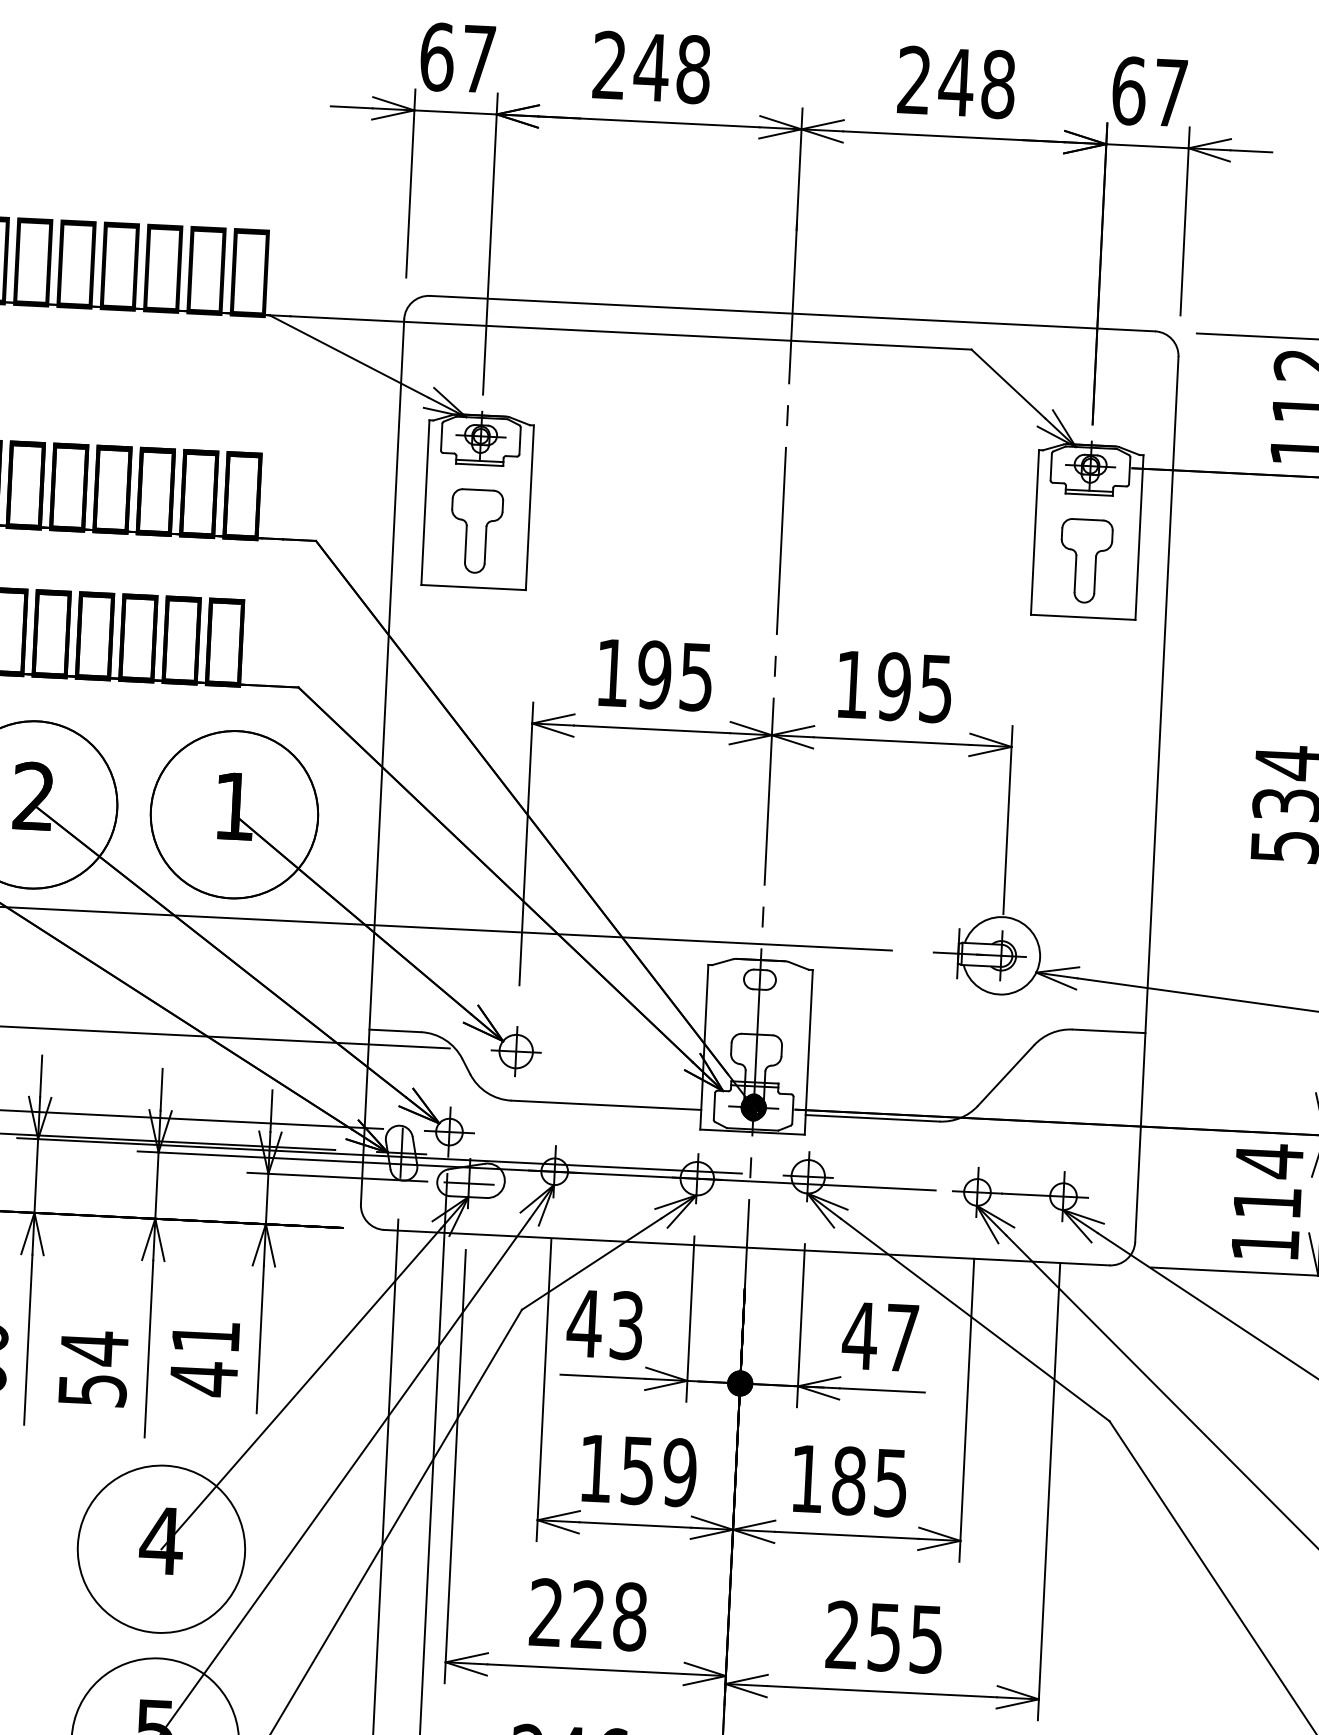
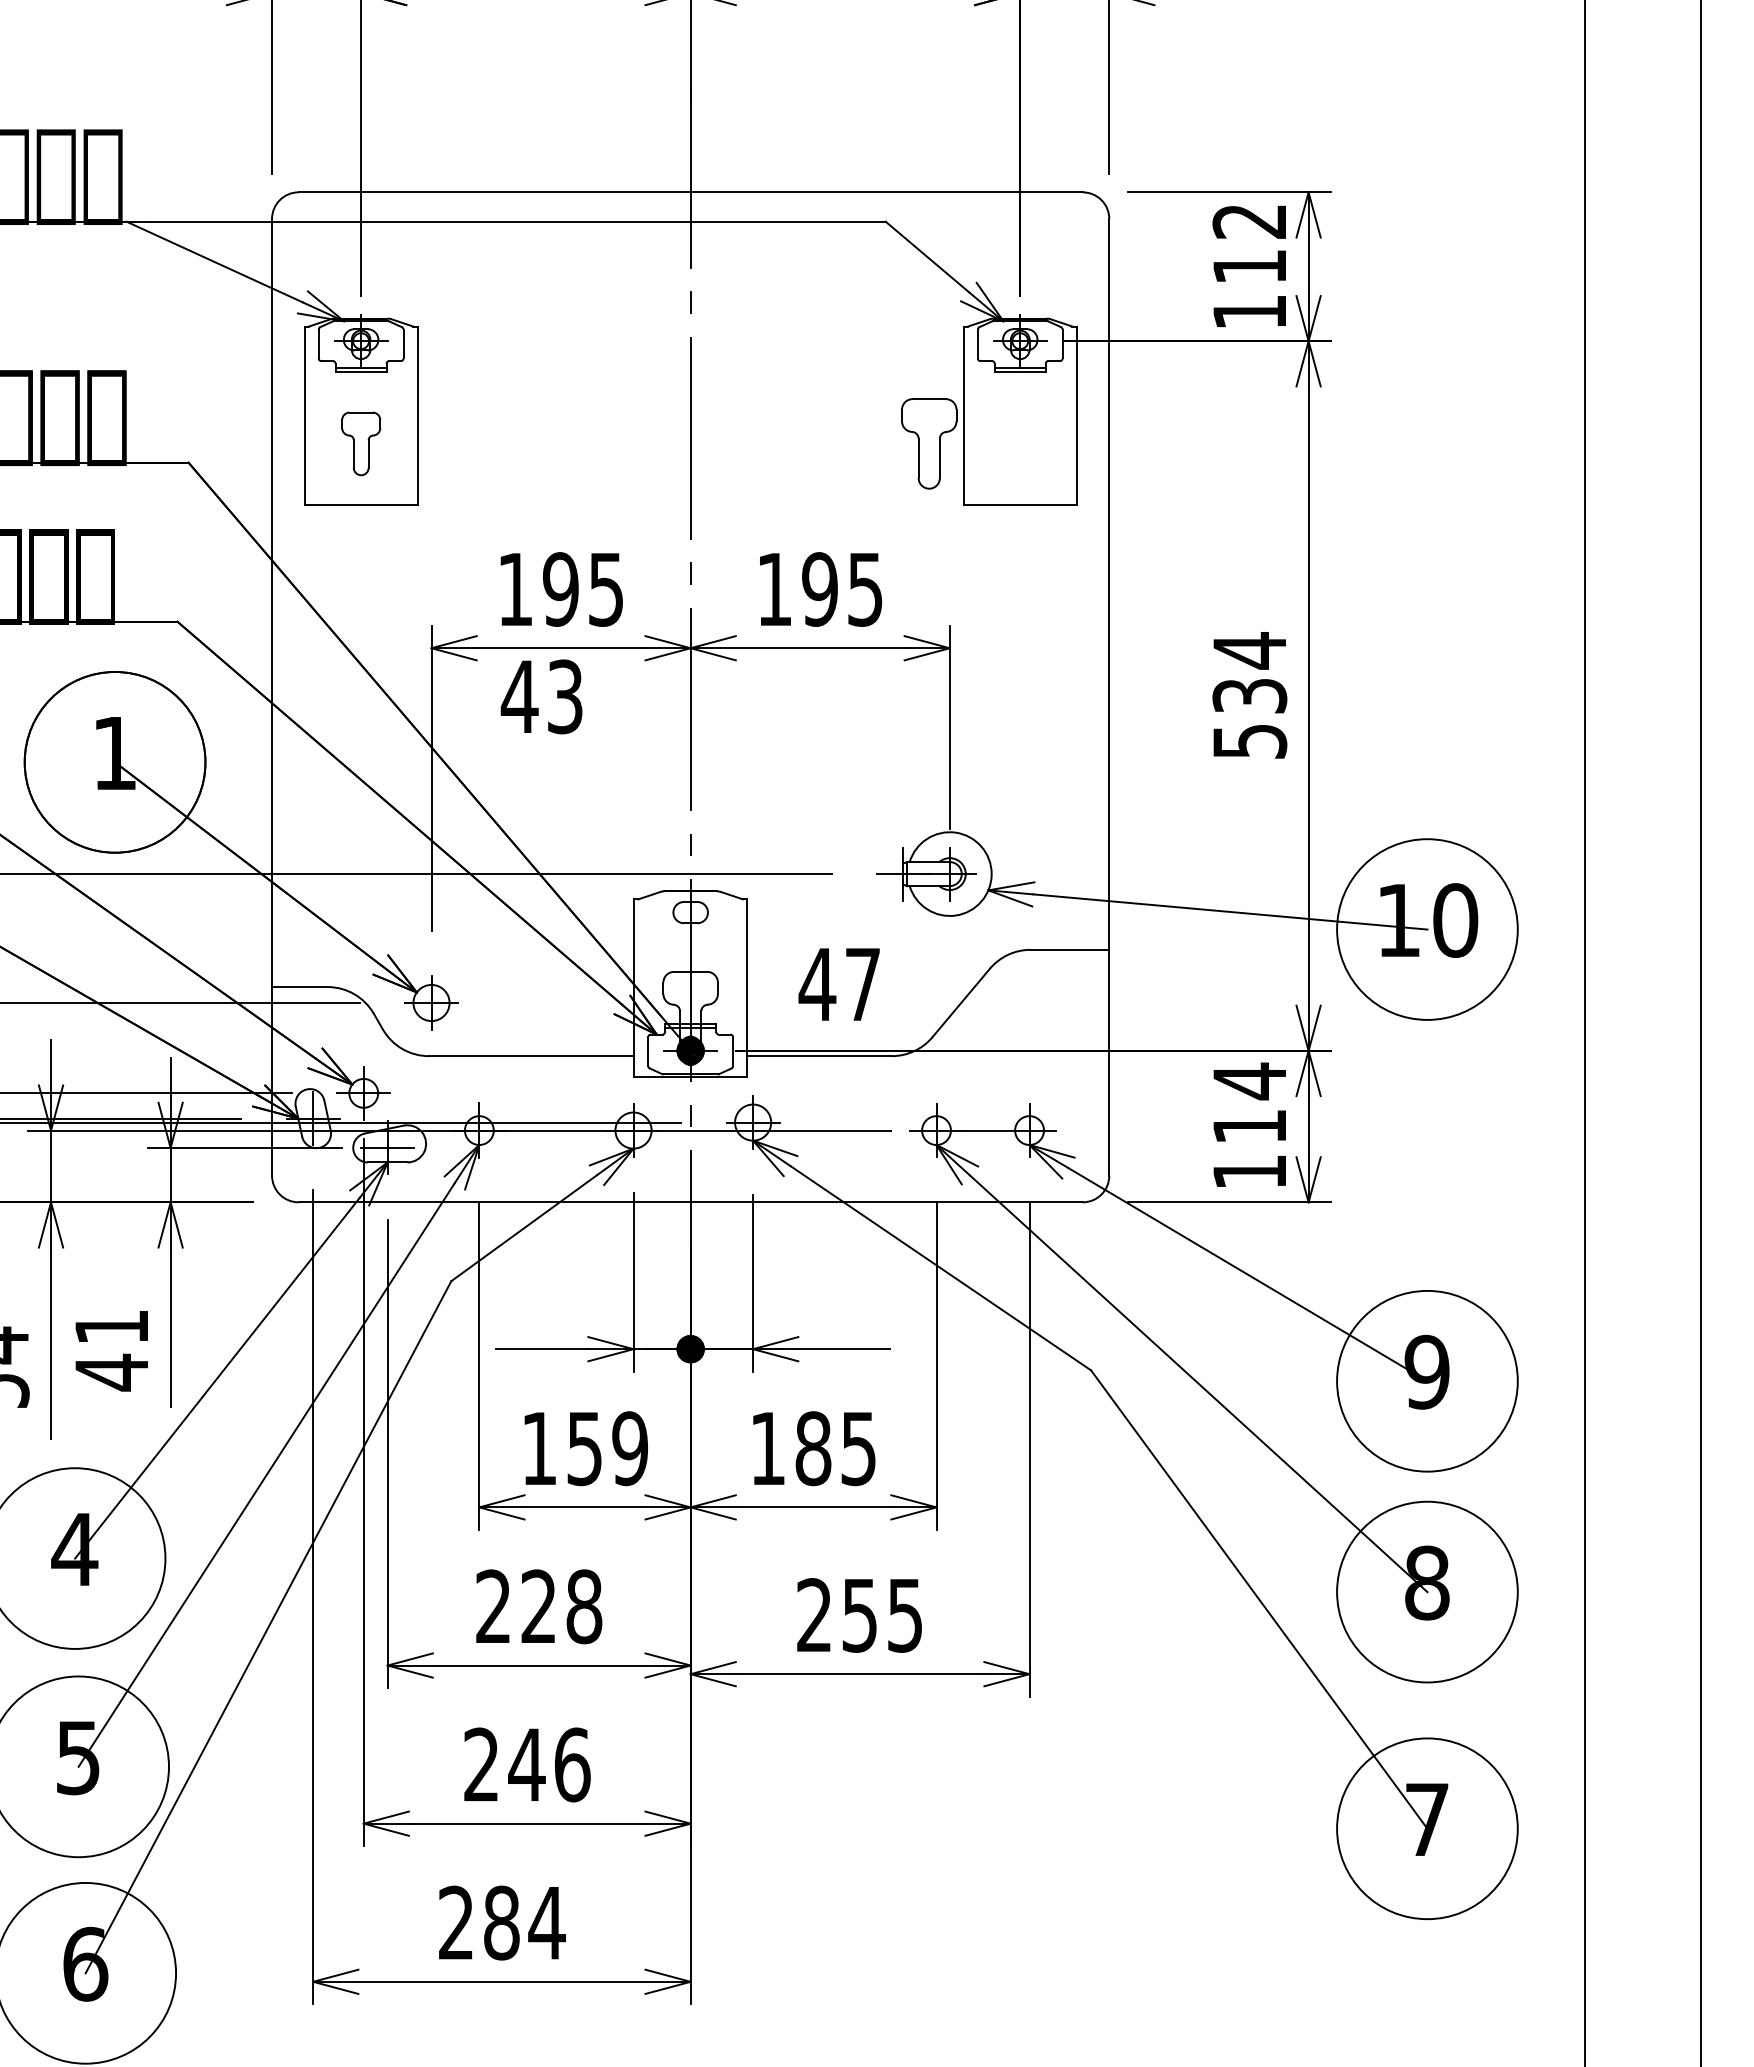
part: (476, 531) -> (361, 443), size x0.7
part: (1086, 560) -> (929, 443), moved
text: (604, 1324) -> (541, 696), moved
text: (879, 1336) -> (838, 984), moved

